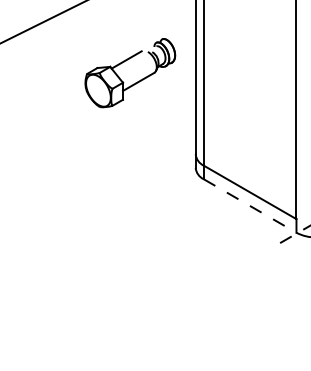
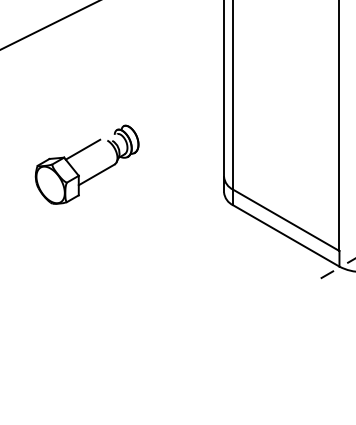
part: (121, 79) -> (77, 172), moved
line: (250, 206) -> (286, 236), dashed -> solid

